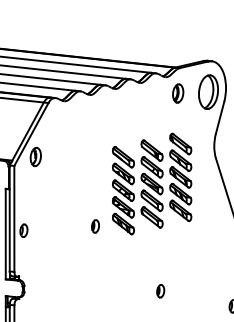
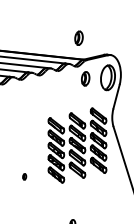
part: (169, 38) -> (79, 38), added
part: (152, 183) -> (77, 145), moved
part: (95, 226) -> (24, 176), size x0.6

